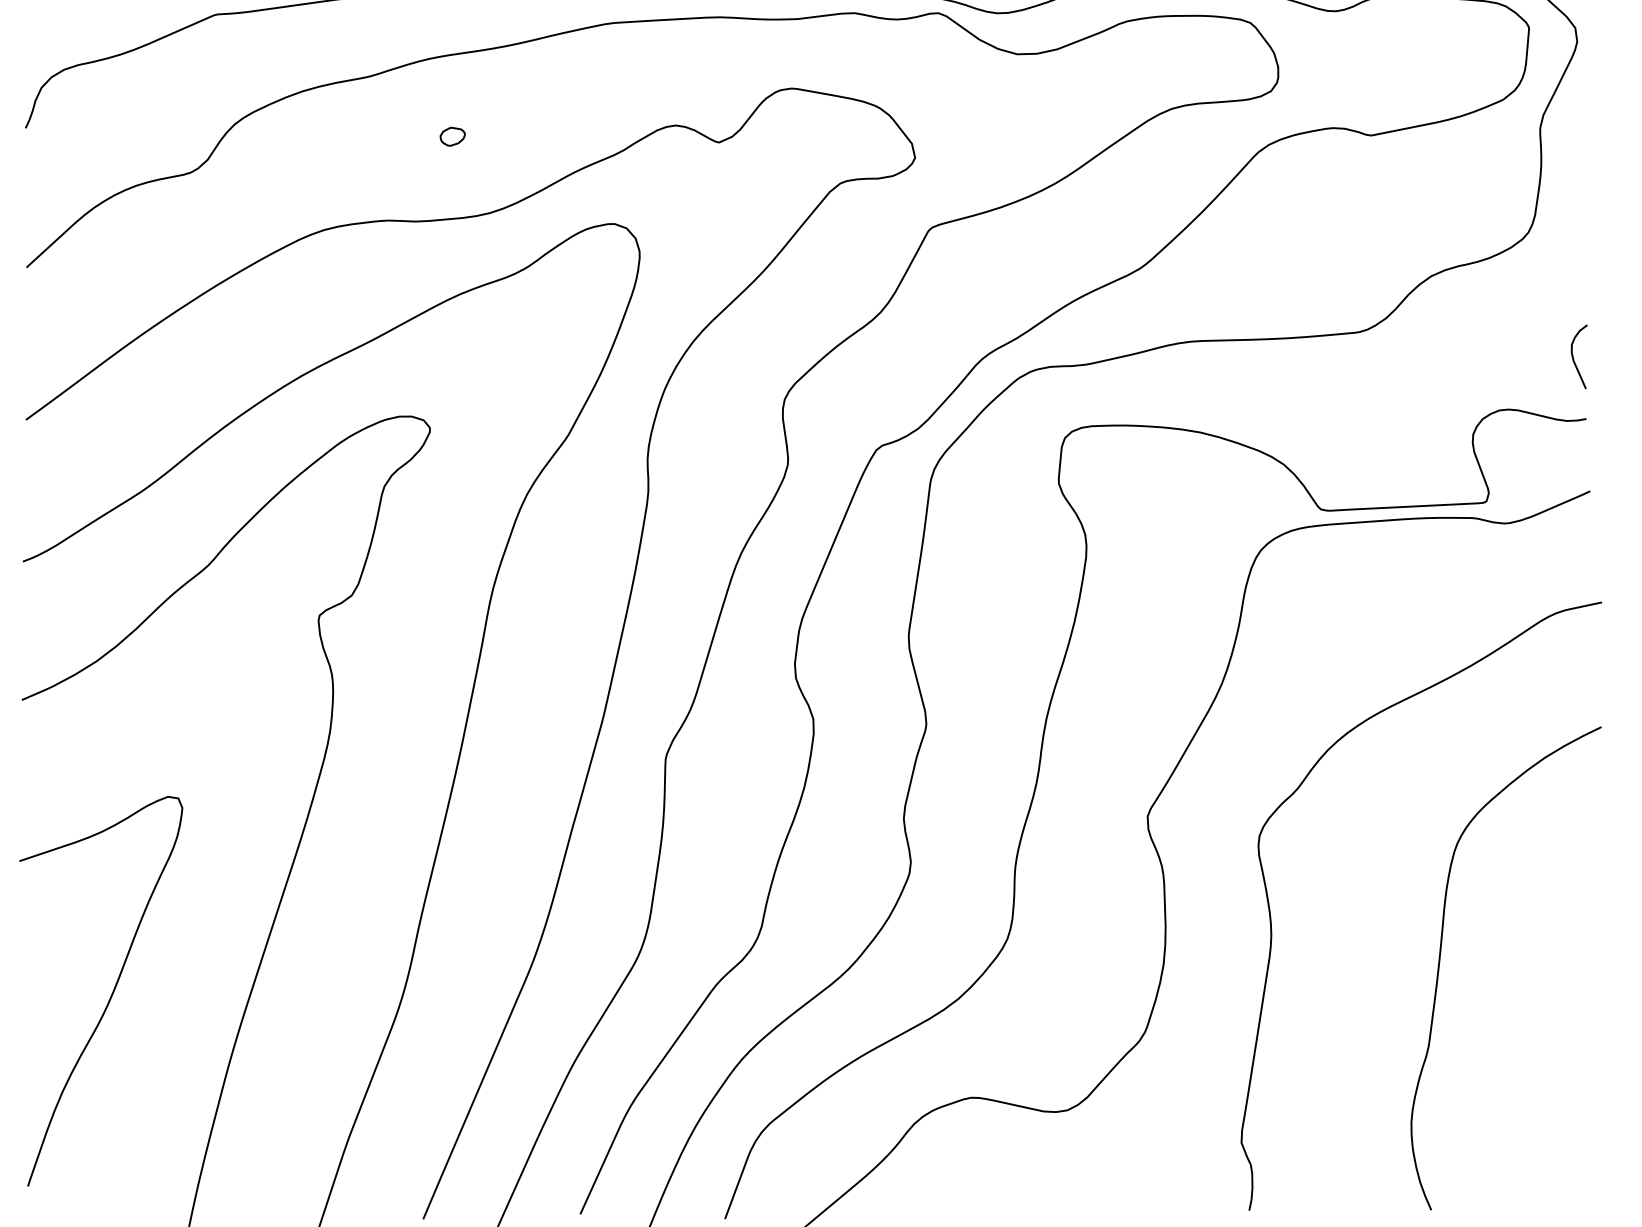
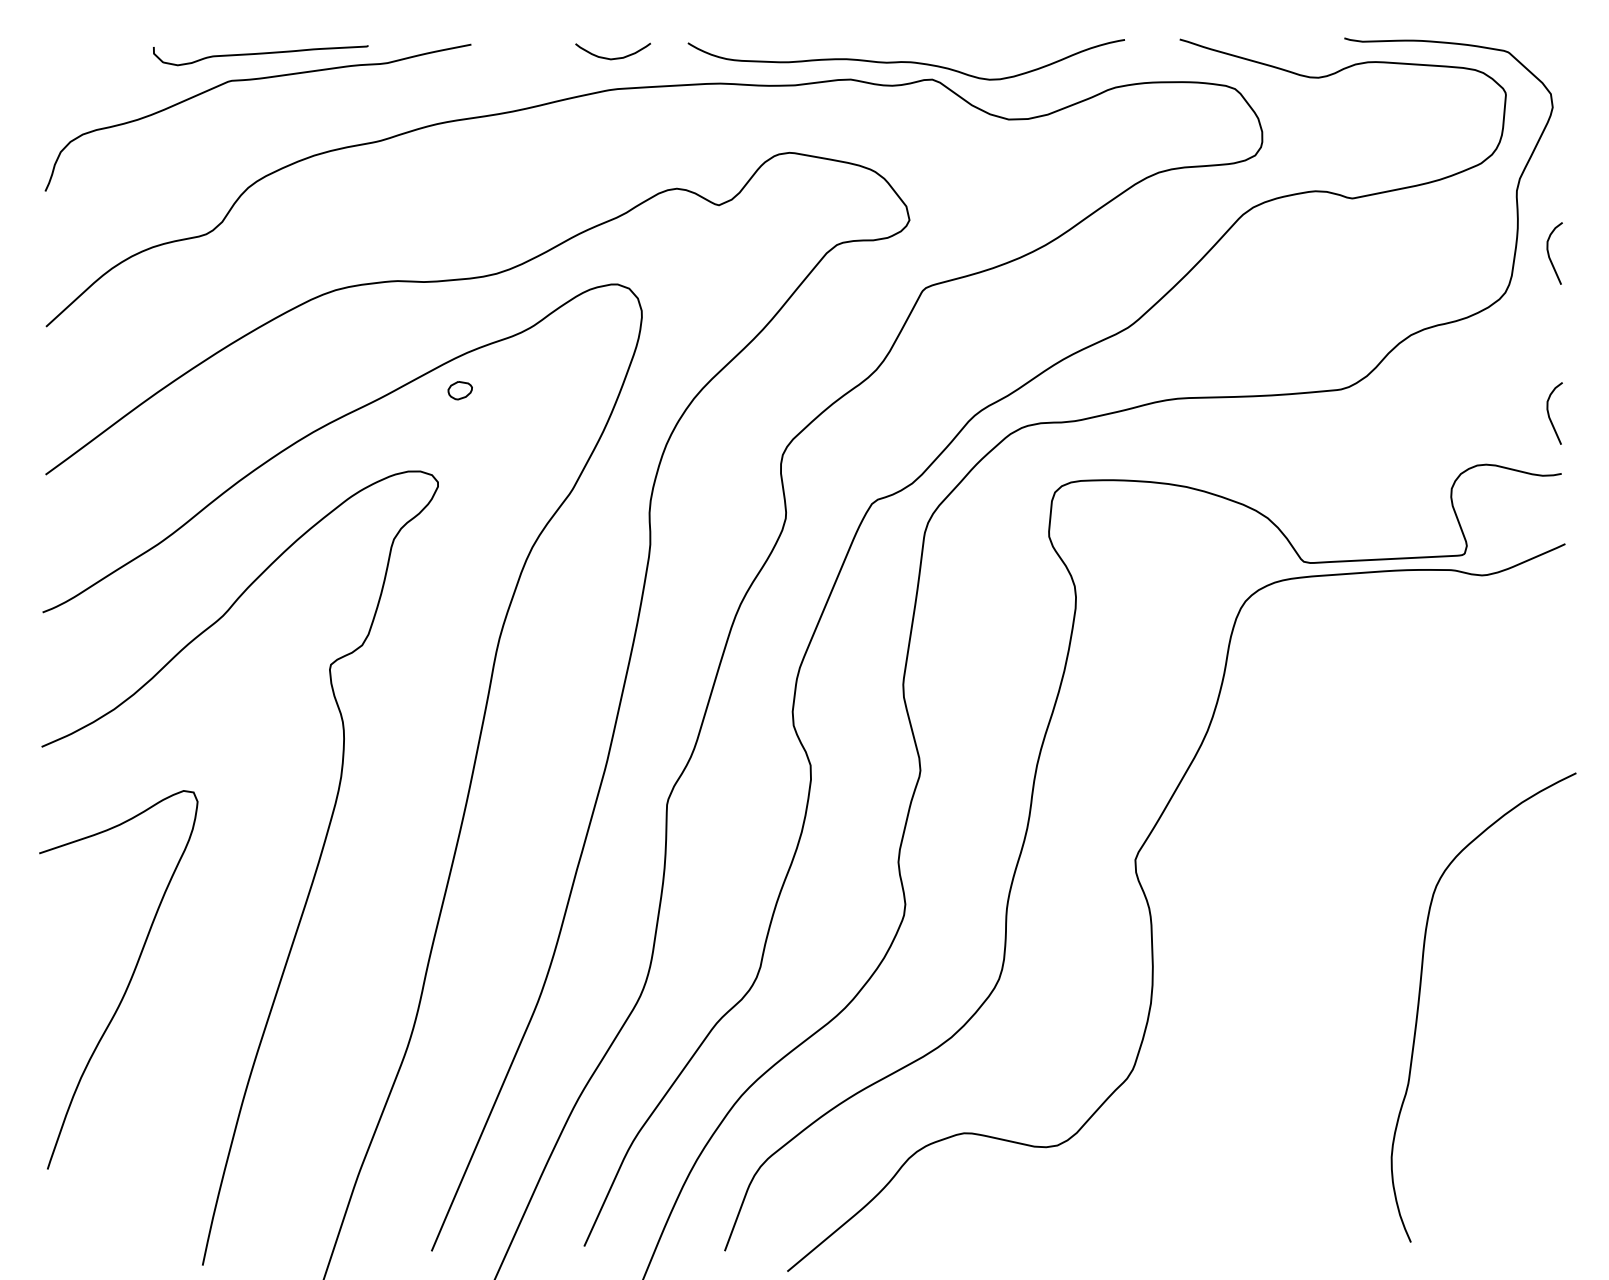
part: (451, 136) -> (459, 390), moved
curve: (1573, 192) -> (1549, 253), added
curve: (1272, 924) -> (1256, 964), removed
curve: (110, 996) -> (127, 984), moved

